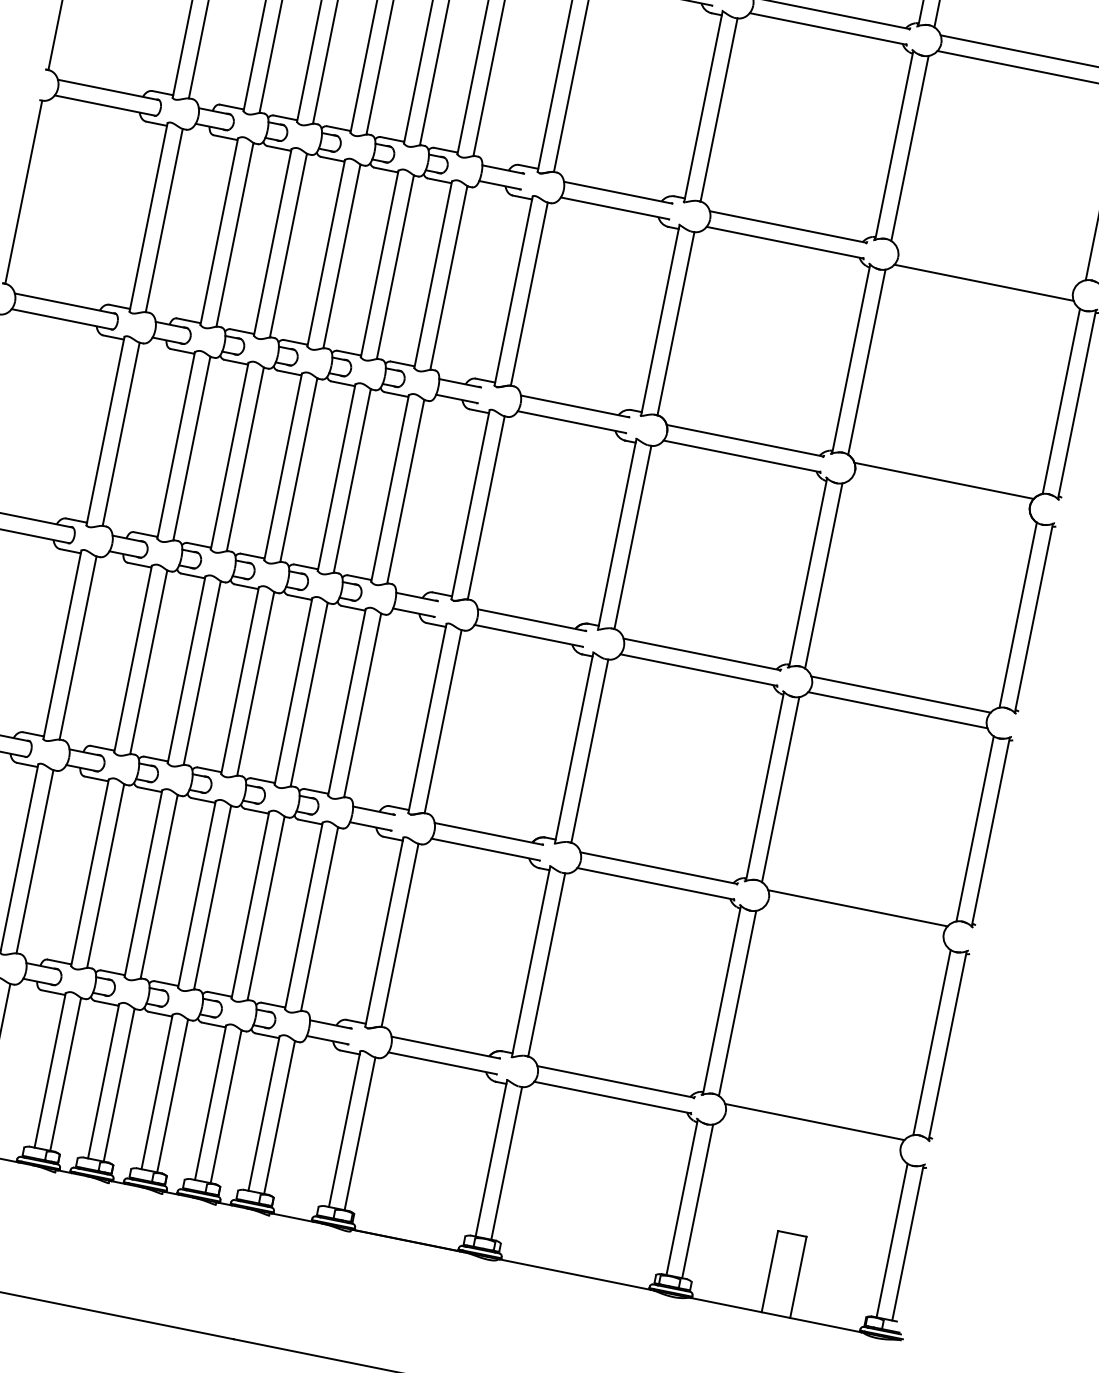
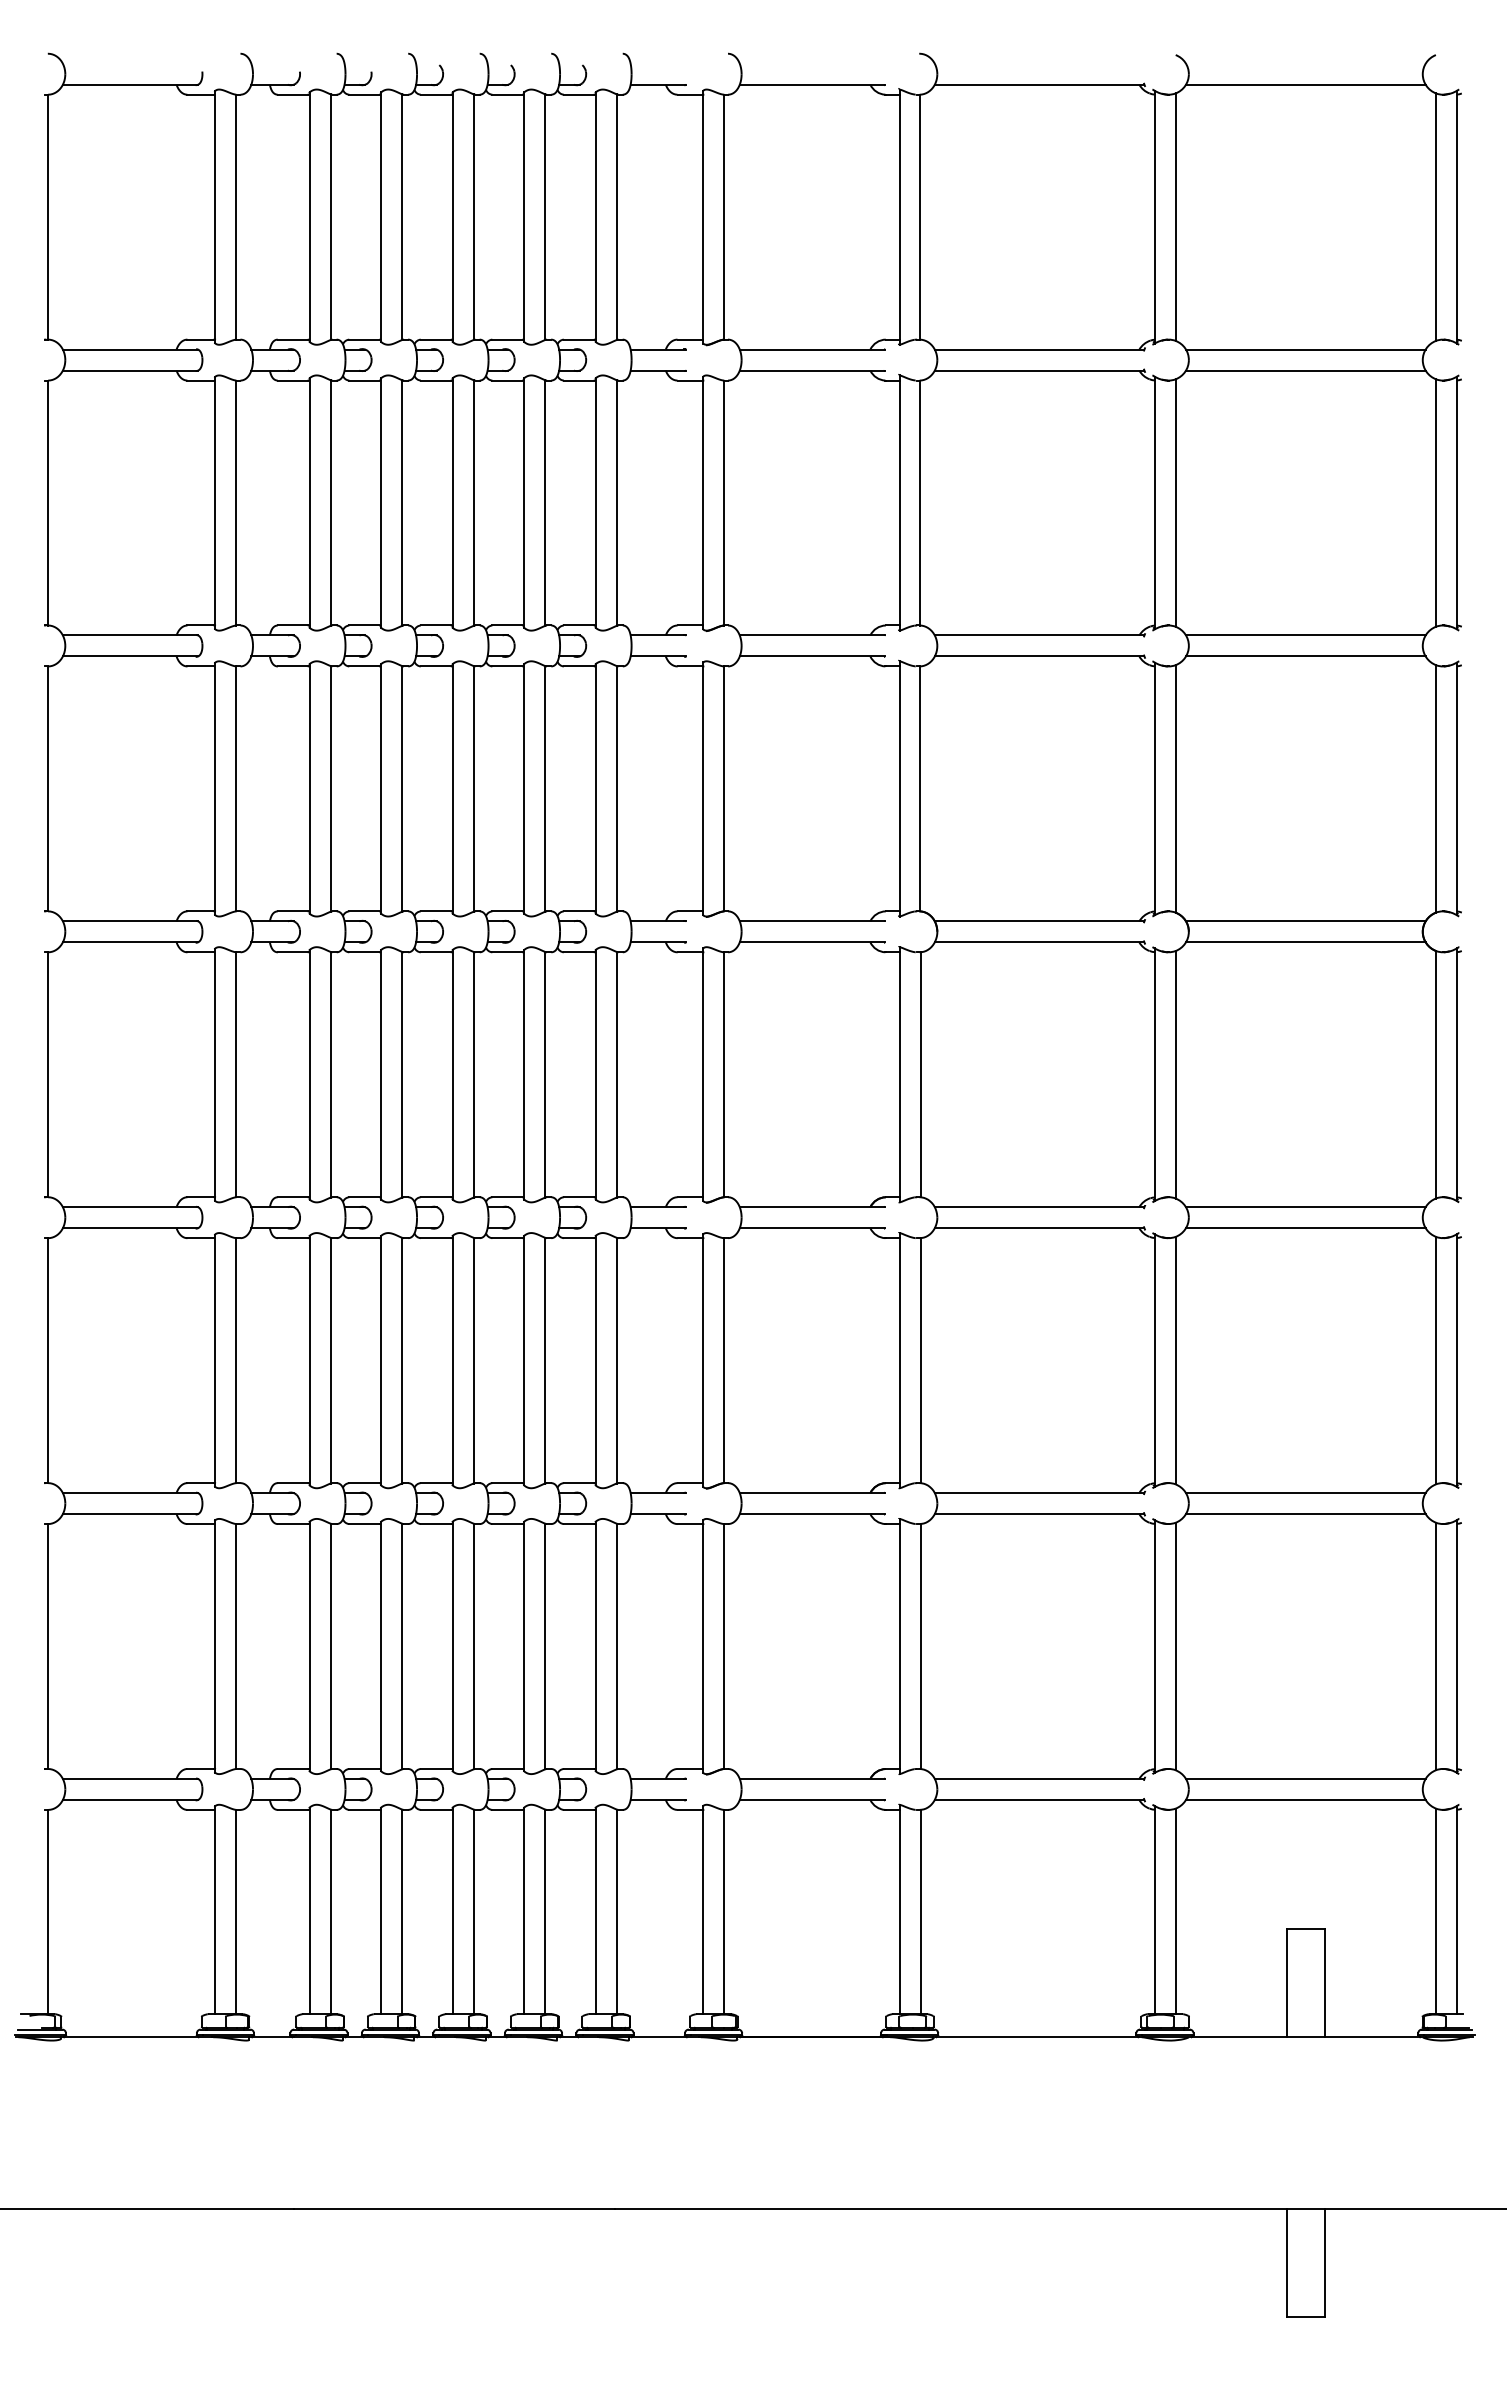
line: (986, 267) -> (1305, 635), added
line: (940, 496) -> (1305, 942), added
line: (854, 924) -> (1305, 1514), added
line: (811, 1137) -> (1305, 1799), added

